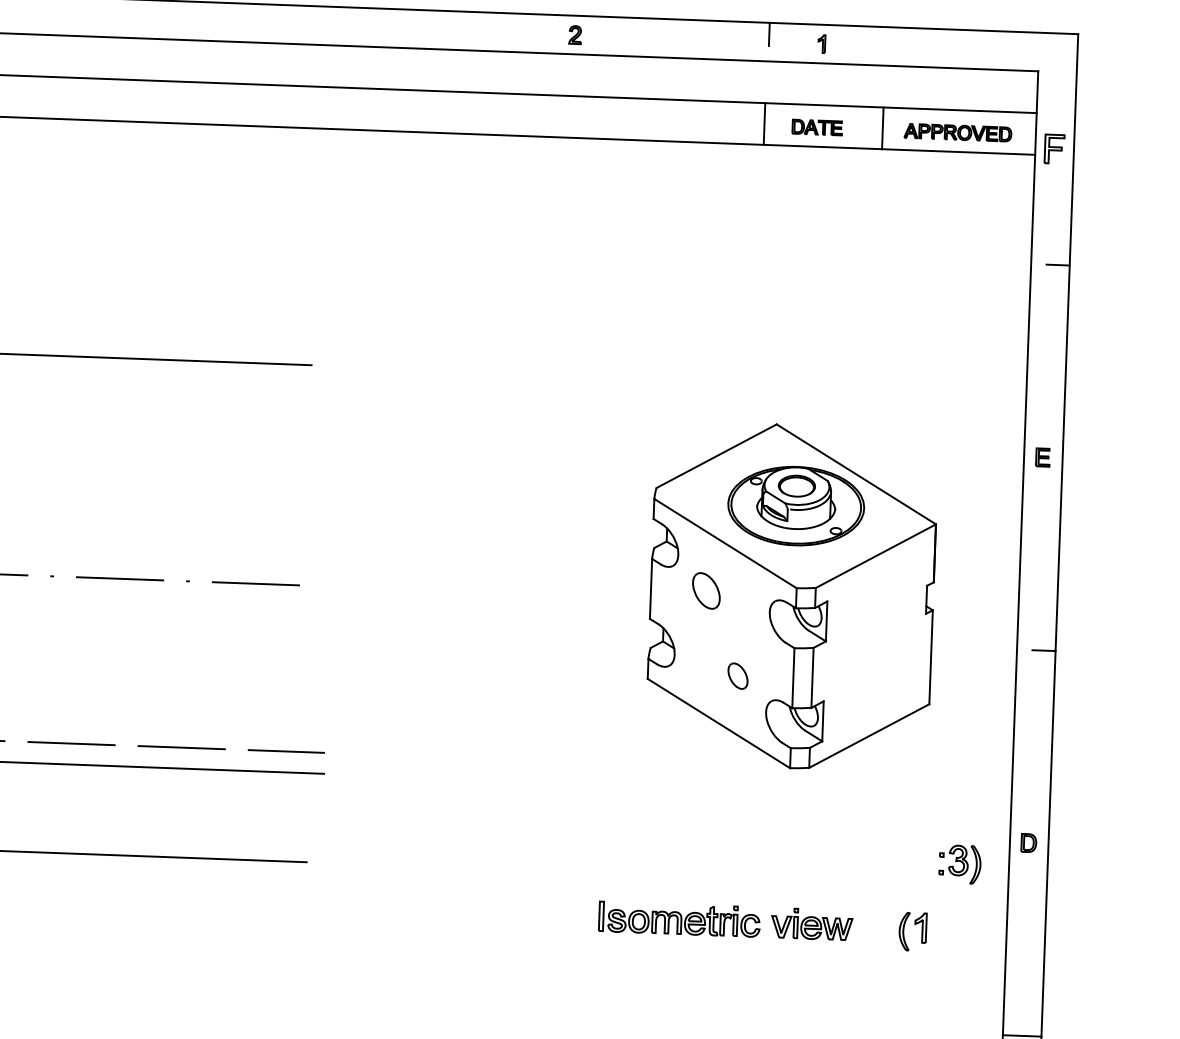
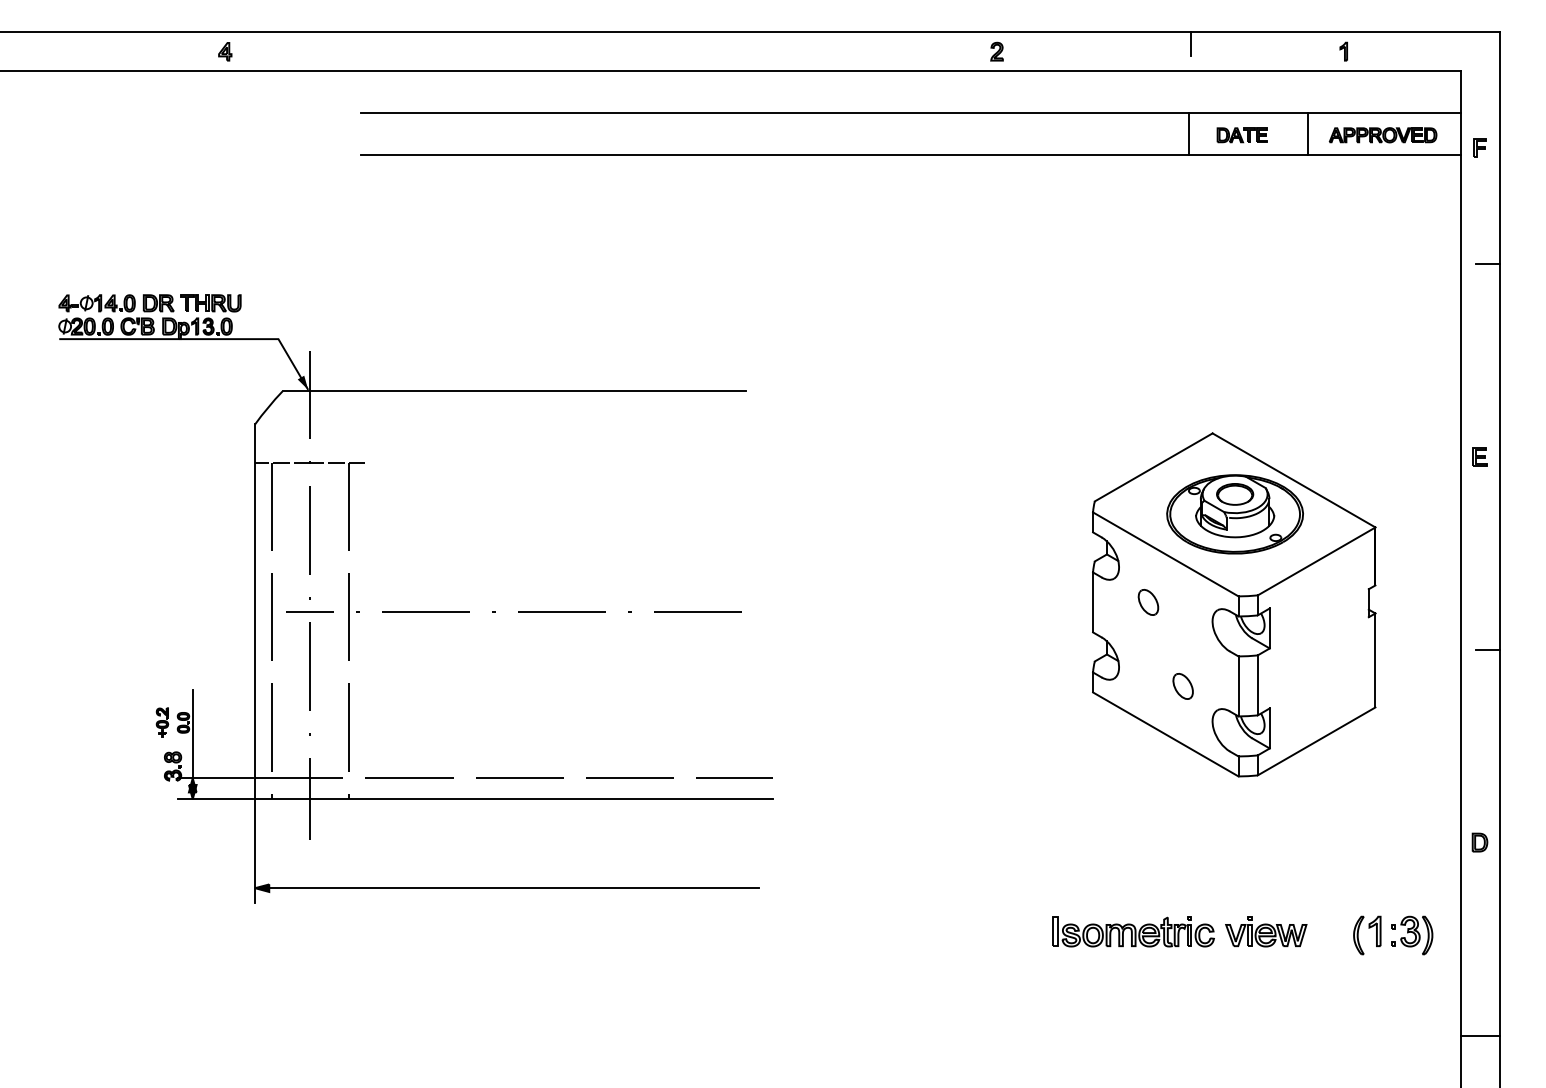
part: (821, 43) -> (1343, 51), moved
part: (1053, 148) -> (1479, 147), size x0.62
part: (706, 591) -> (1148, 602), size x0.71
part: (960, 864) -> (1412, 935), moved

